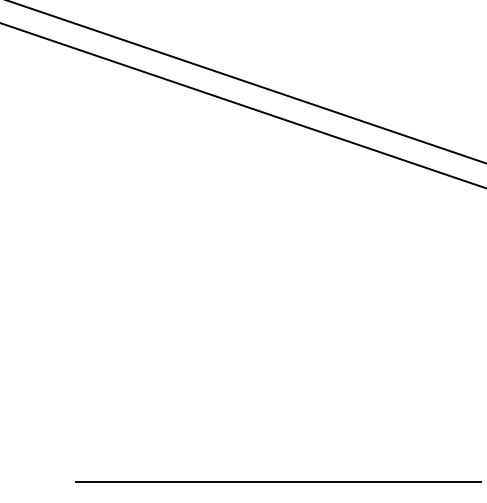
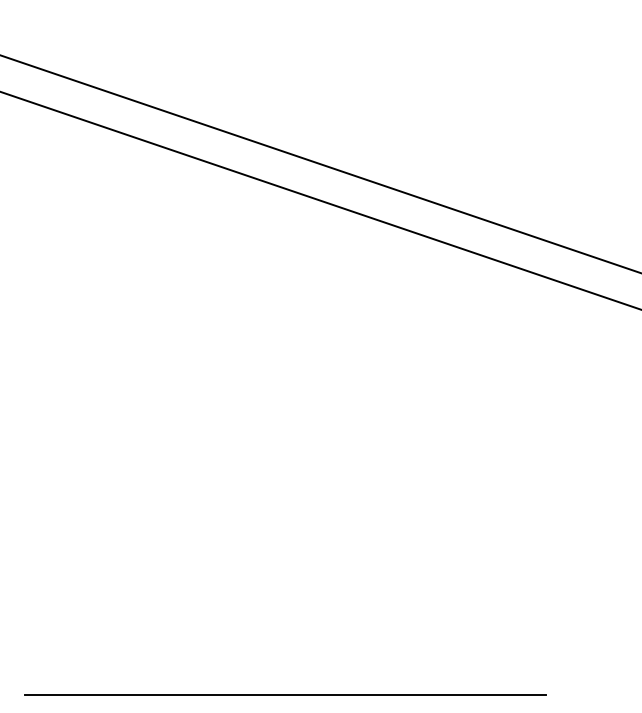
line: (255, 455) -> (285, 695), added

